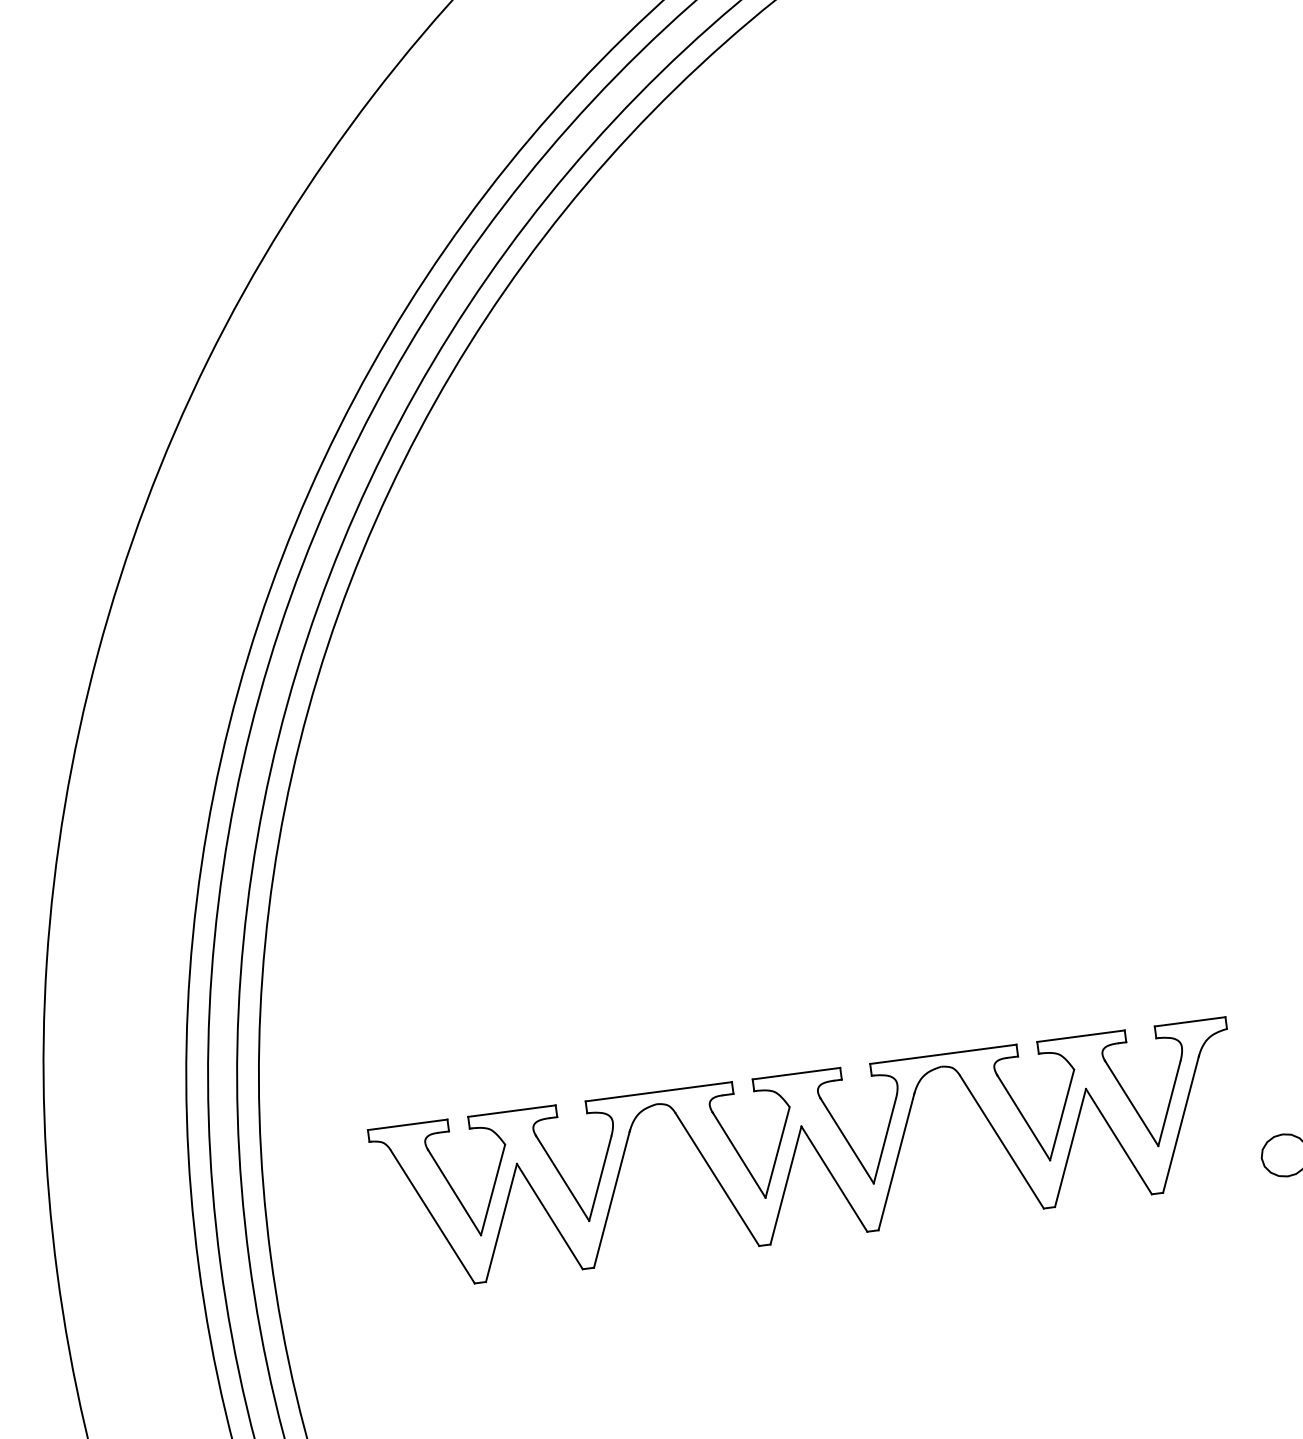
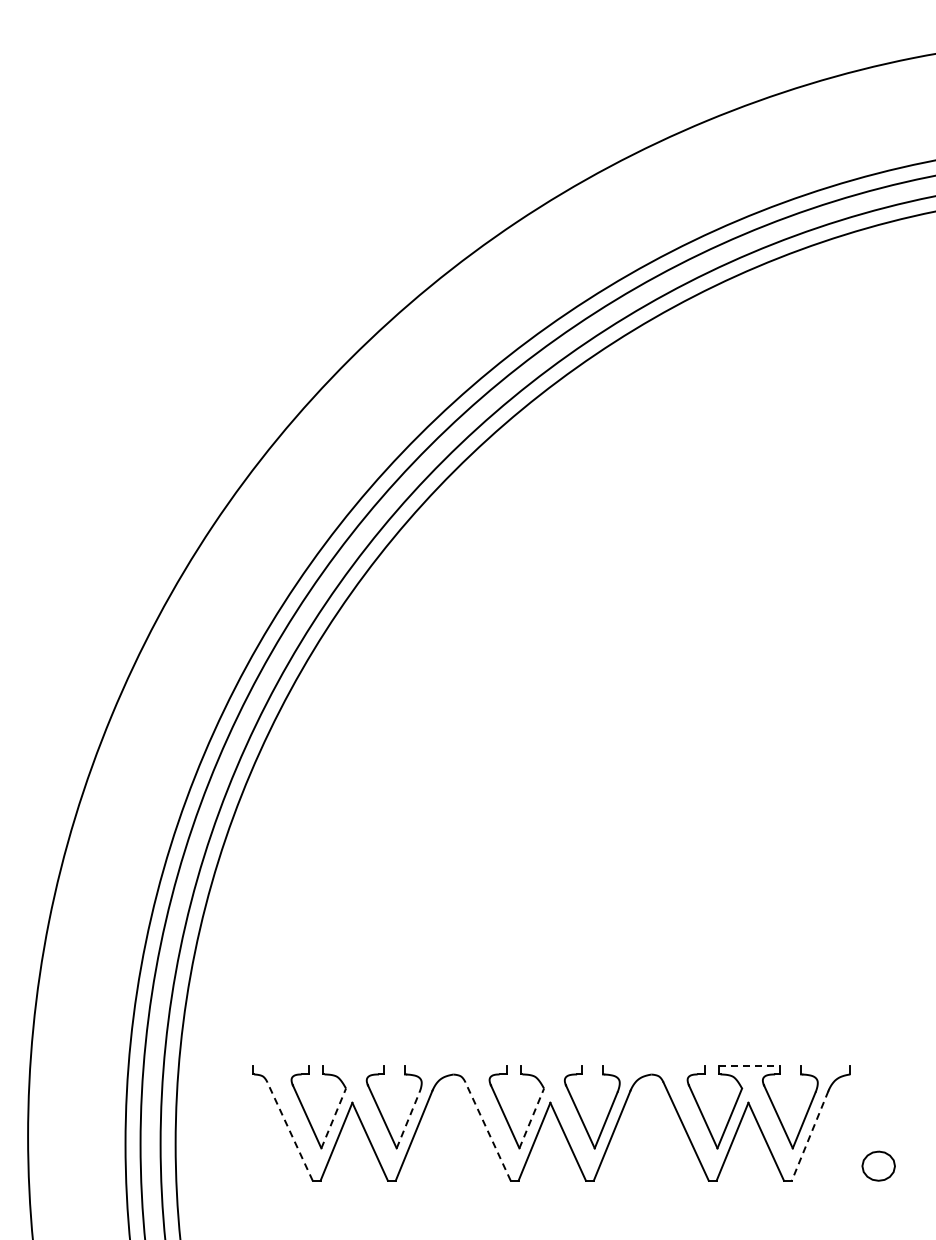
line: (1189, 1022) -> (825, 1066), removed
line: (1082, 1036) -> (750, 1066), solid -> dashed
line: (942, 1054) -> (653, 1066), removed
line: (796, 1074) -> (551, 1066), removed
line: (658, 1092) -> (455, 1066), removed
line: (511, 1111) -> (353, 1066), removed
line: (1181, 1124) -> (810, 1135), solid -> dashed
line: (406, 1125) -> (280, 1066), removed
line: (777, 1152) -> (531, 1118), solid -> dashed
line: (600, 1177) -> (408, 1119), solid -> dashed
line: (716, 1179) -> (487, 1131), solid -> dashed
line: (492, 1190) -> (333, 1118), solid -> dashed
line: (432, 1217) -> (289, 1131), solid -> dashed

